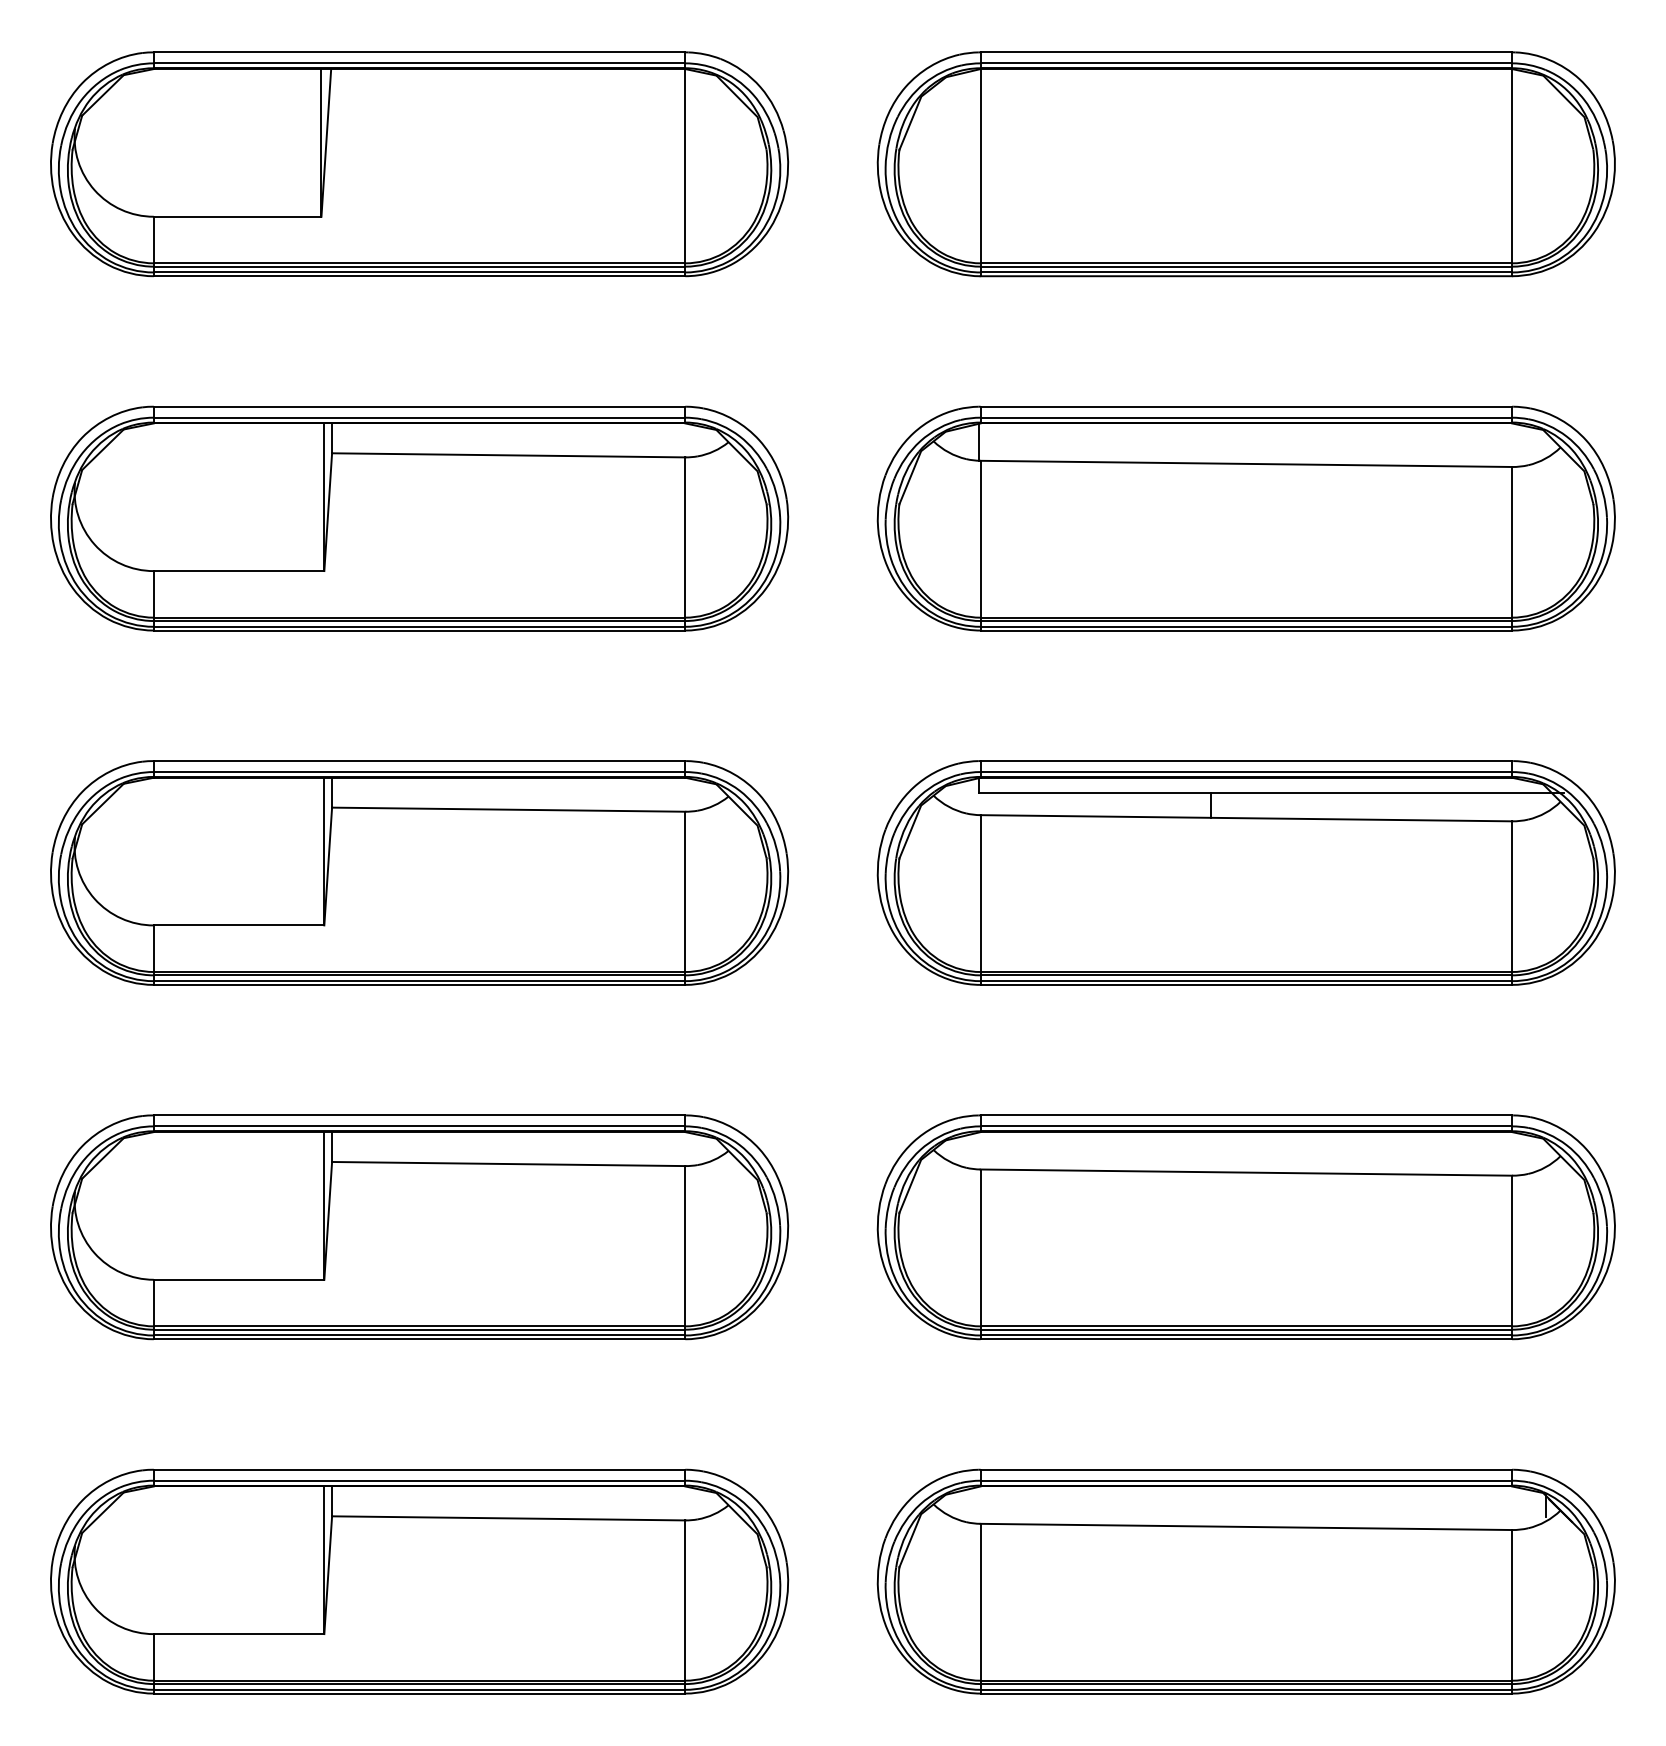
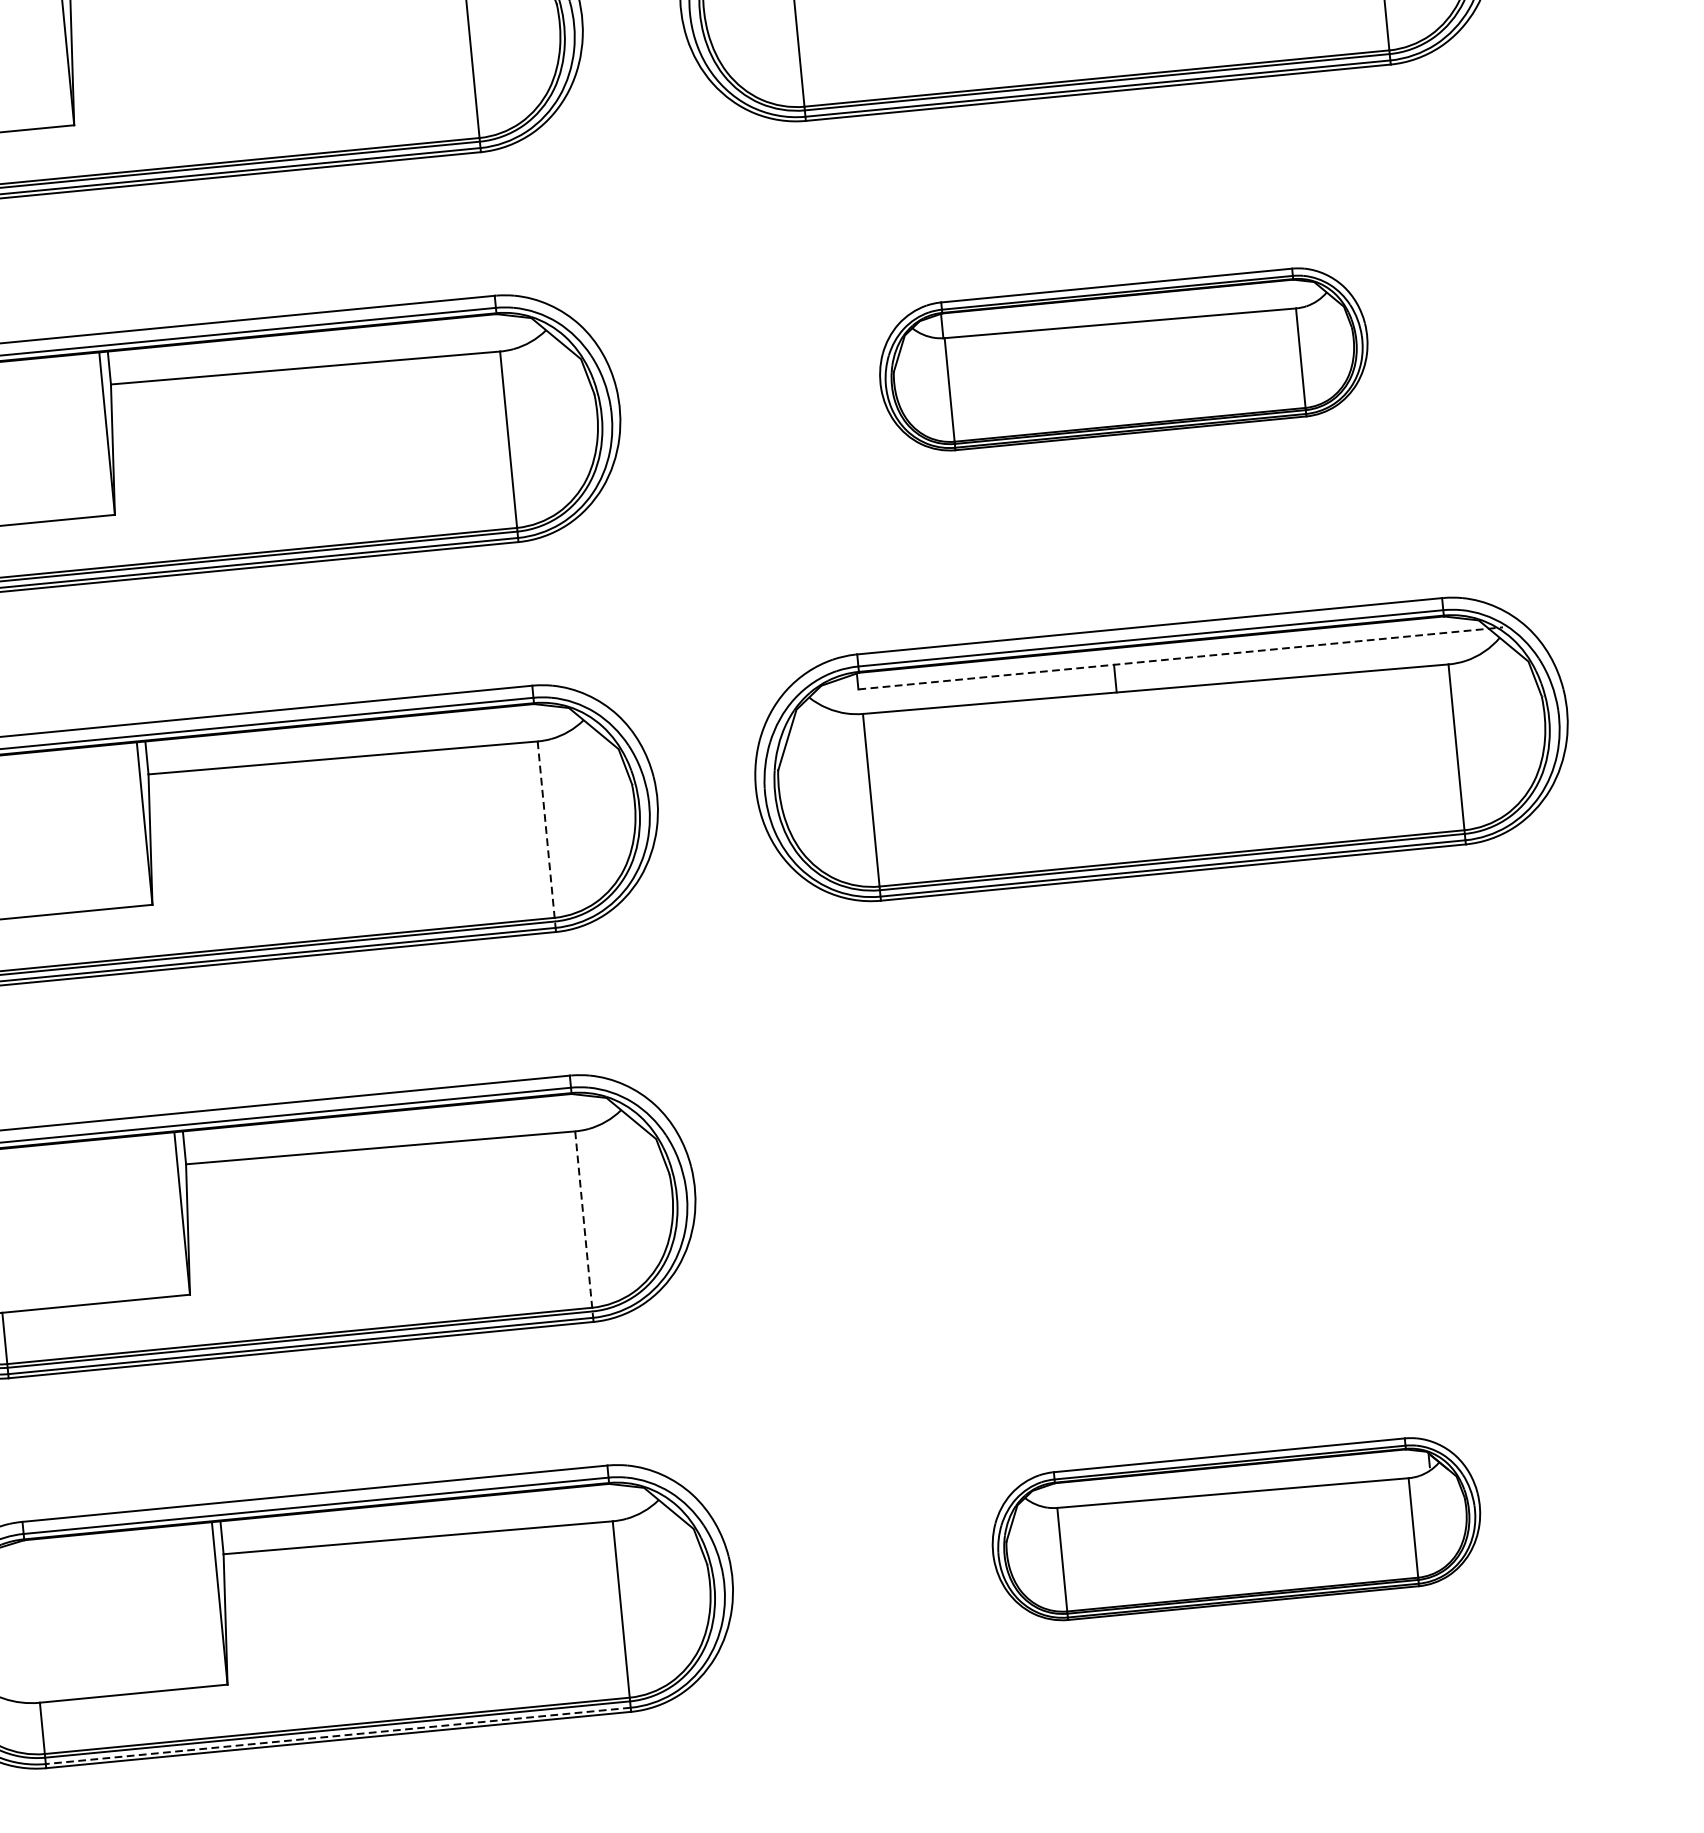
part: (1245, 518) -> (1123, 359), size x0.6
line: (1271, 792) -> (1180, 658), solid -> dashed
line: (685, 896) -> (546, 834), solid -> dashed
part: (1245, 1227) -> (1198, 1139), removed
line: (685, 1250) -> (584, 1224), solid -> dashed
part: (1245, 1581) -> (1235, 1529), size x0.6
line: (419, 1689) -> (338, 1735), solid -> dashed

